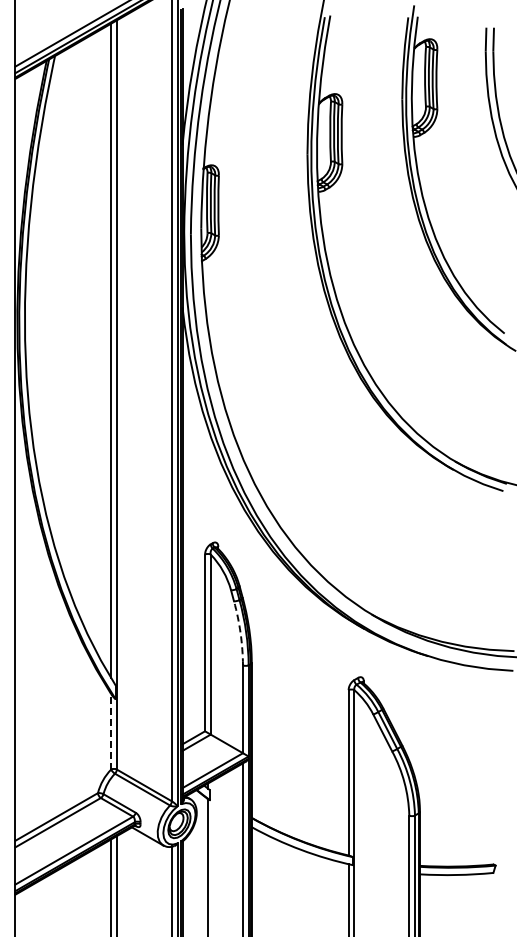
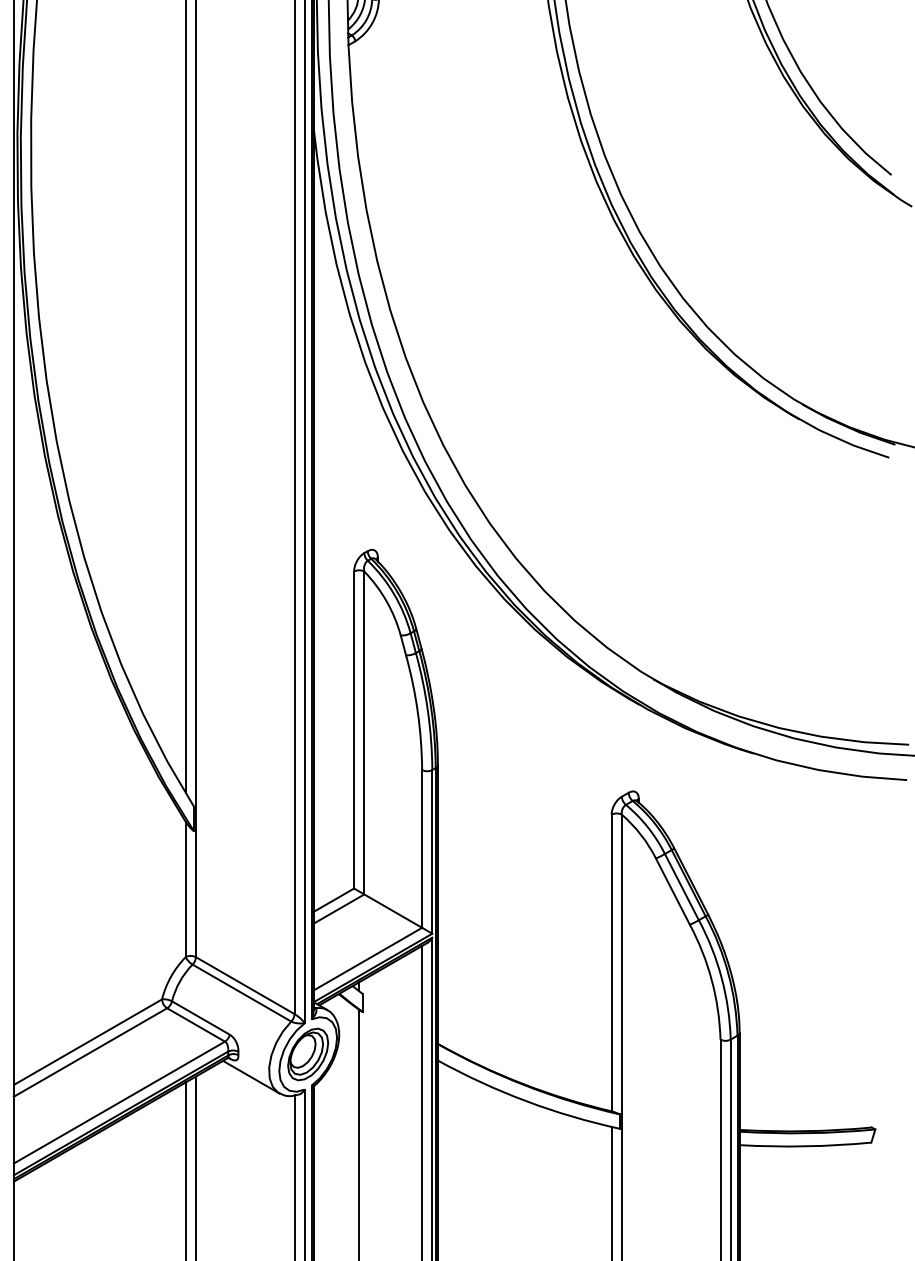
arc: (240, 632) -> (417, 711), dashed -> solid
line: (111, 731) -> (186, 888), dashed -> solid

